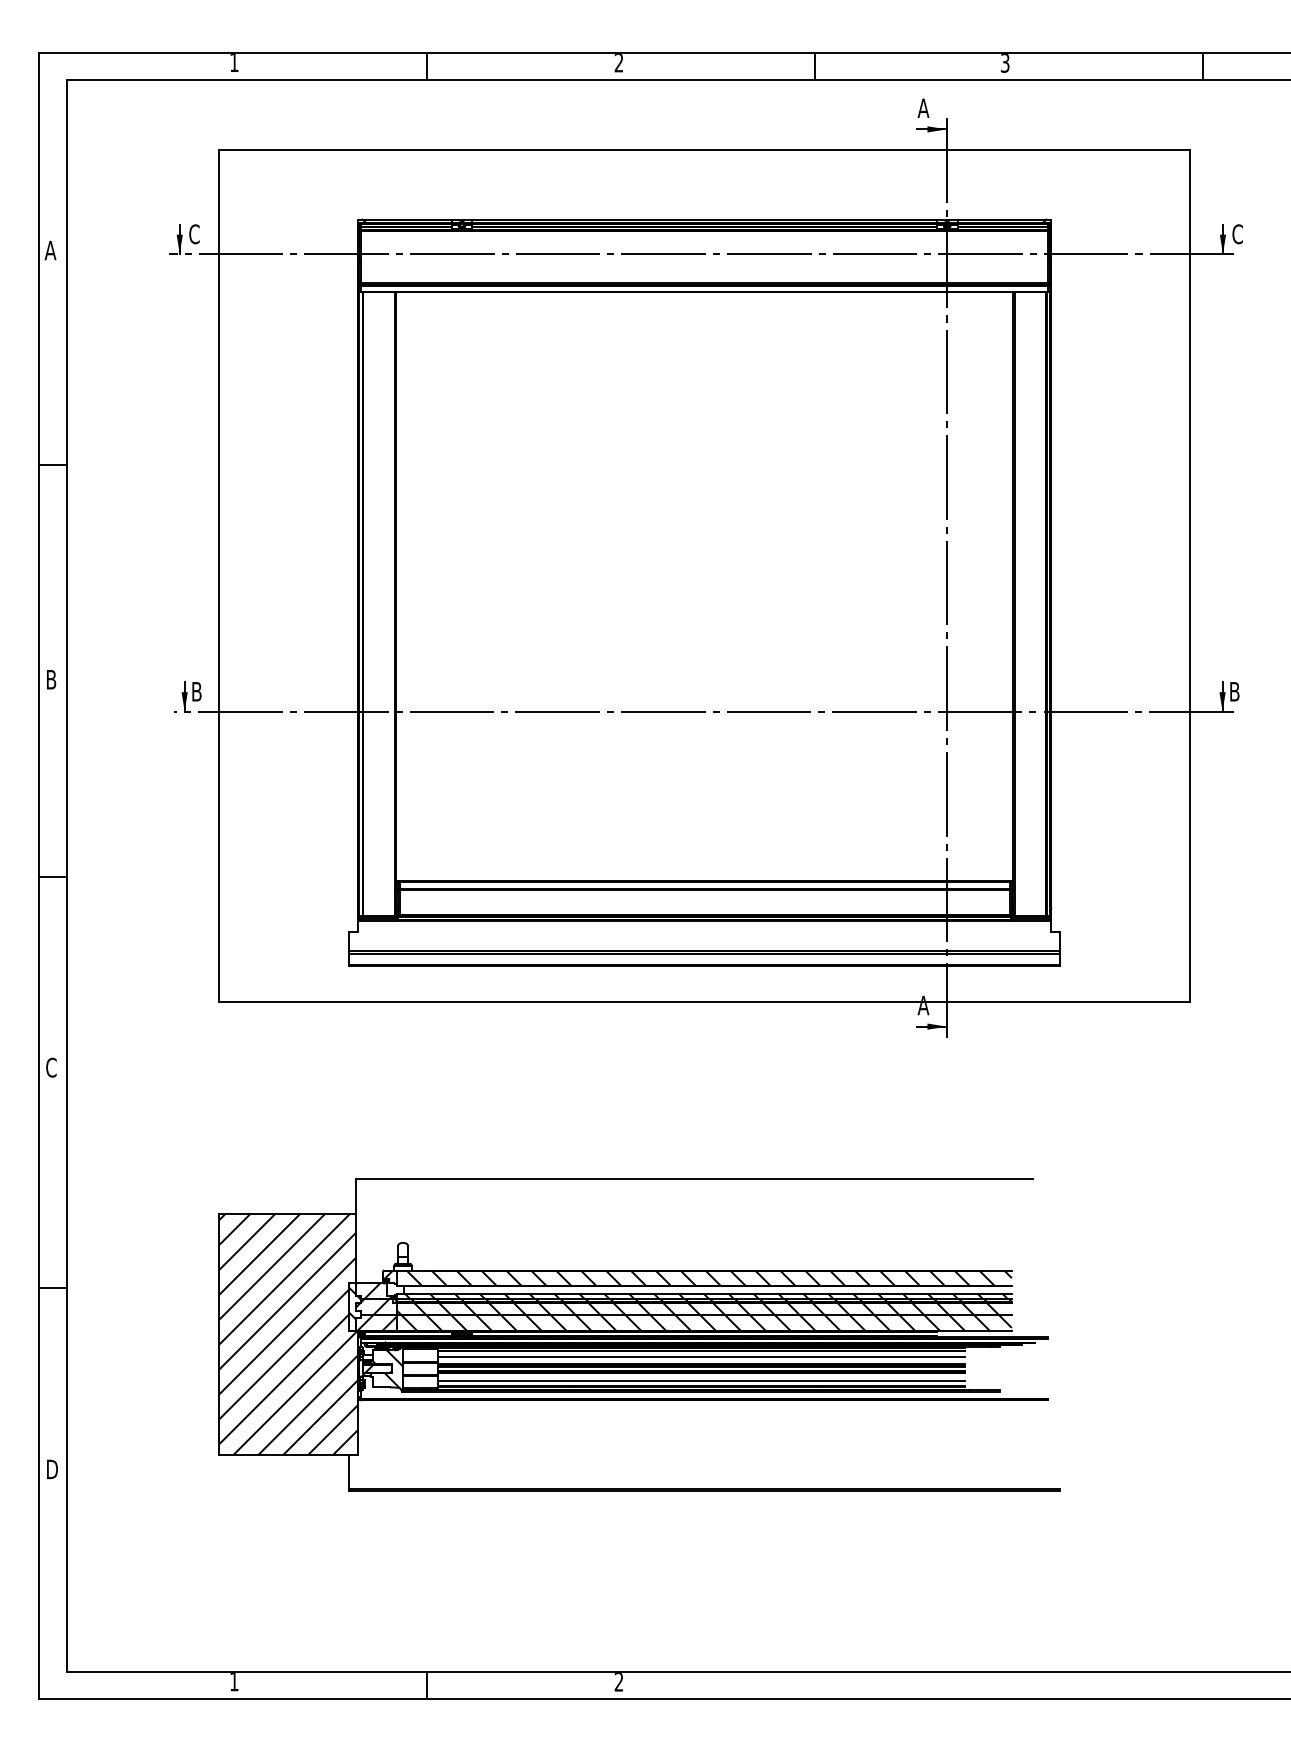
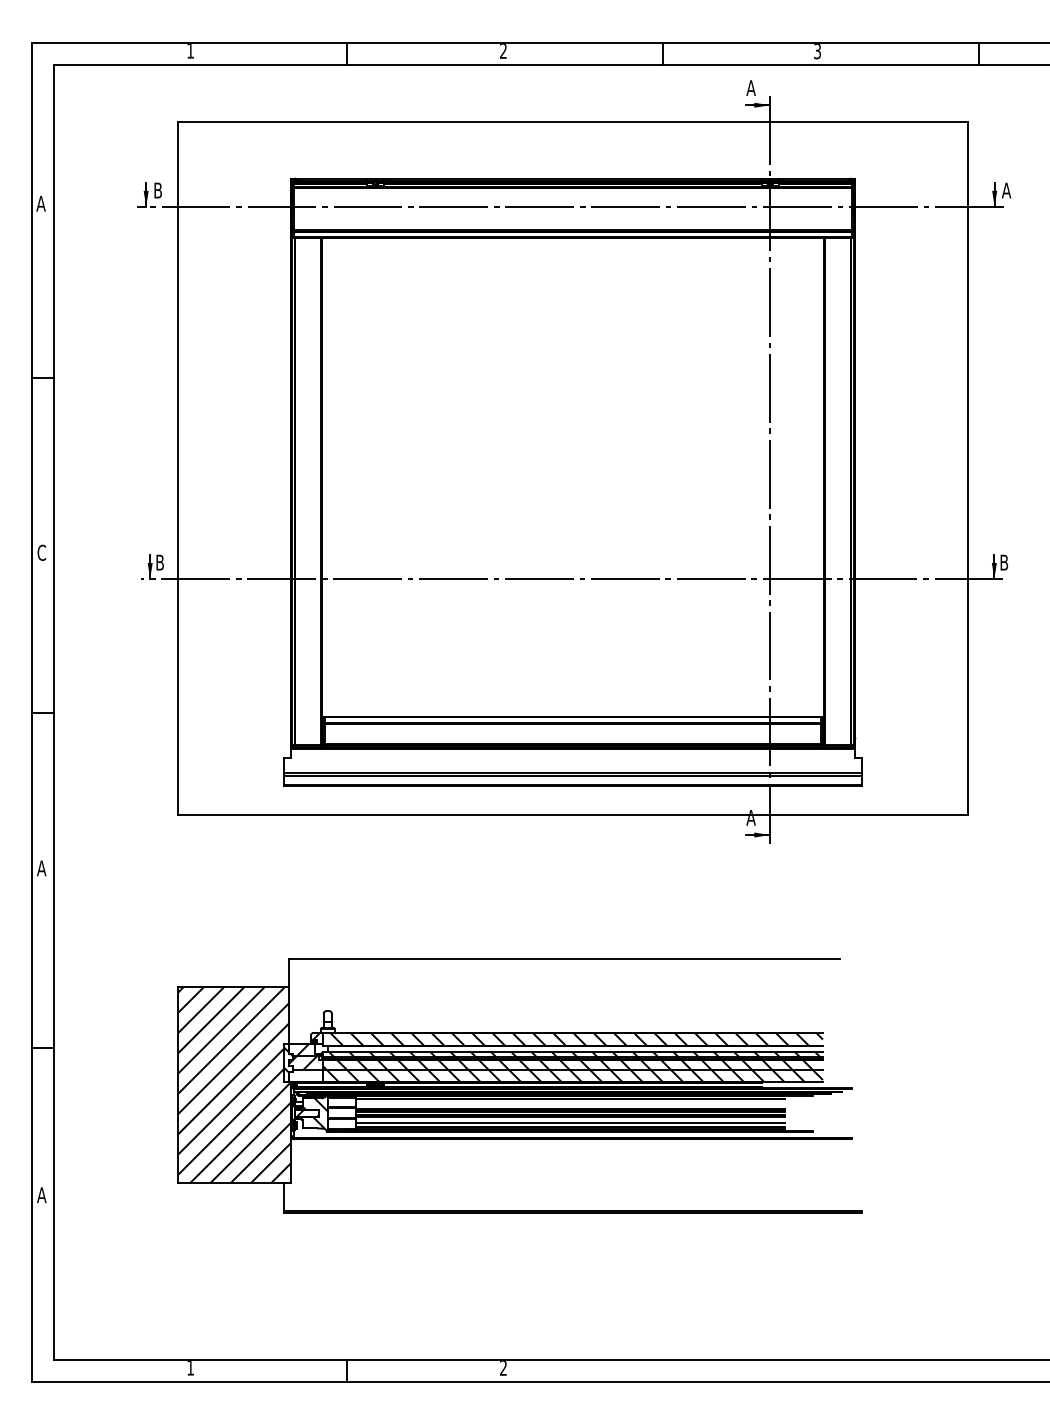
text: (193, 234) -> (157, 190), C -> B
text: (1237, 234) -> (1006, 190), C -> A
text: (51, 679) -> (41, 552), B -> C
text: (51, 1067) -> (41, 868), C -> A
hatch: (378, 1322) -> (307, 1075), removed
line: (701, 1356) -> (570, 1103), removed
text: (52, 1468) -> (42, 1194), D -> A

